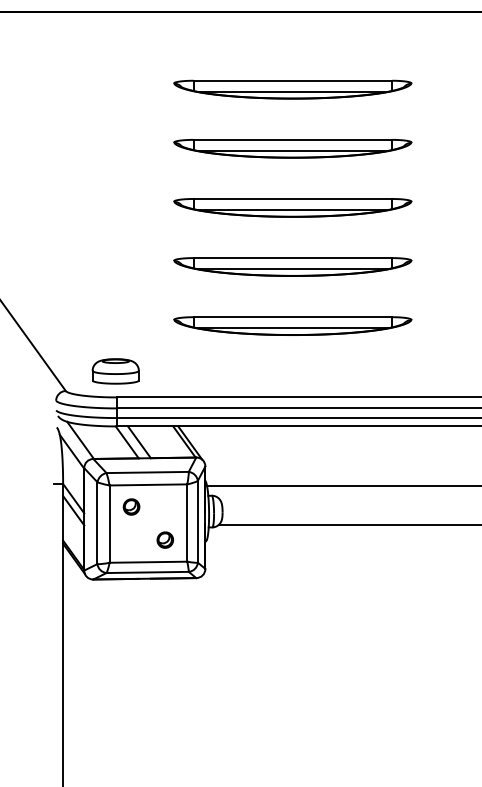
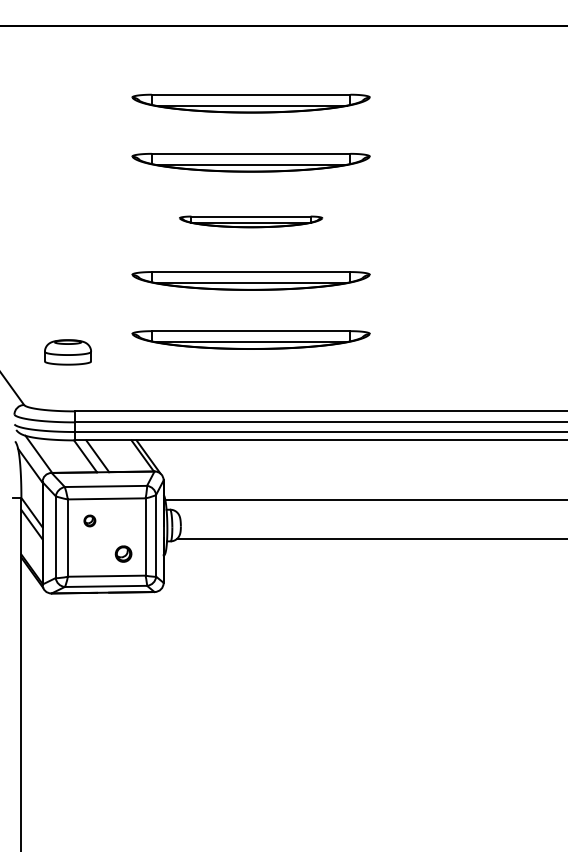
part: (292, 207) -> (250, 221), size x0.6
part: (115, 371) -> (67, 352), moved
part: (131, 506) -> (89, 520), size x0.7

